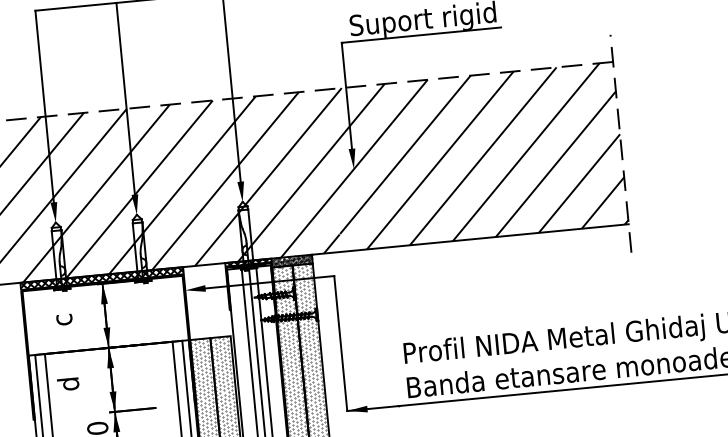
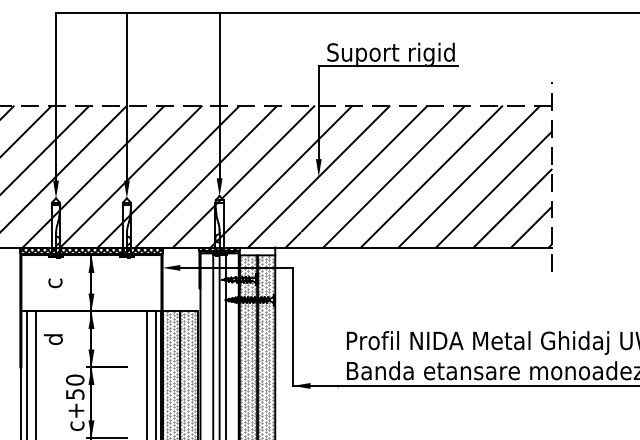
hatch: (292, 261) -> (257, 251), removed

